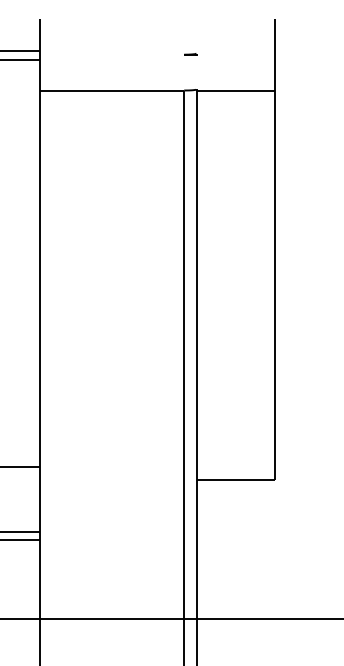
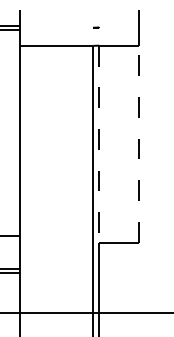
line: (273, 283) -> (138, 143), solid -> dashed
line: (196, 285) -> (99, 144), solid -> dashed

